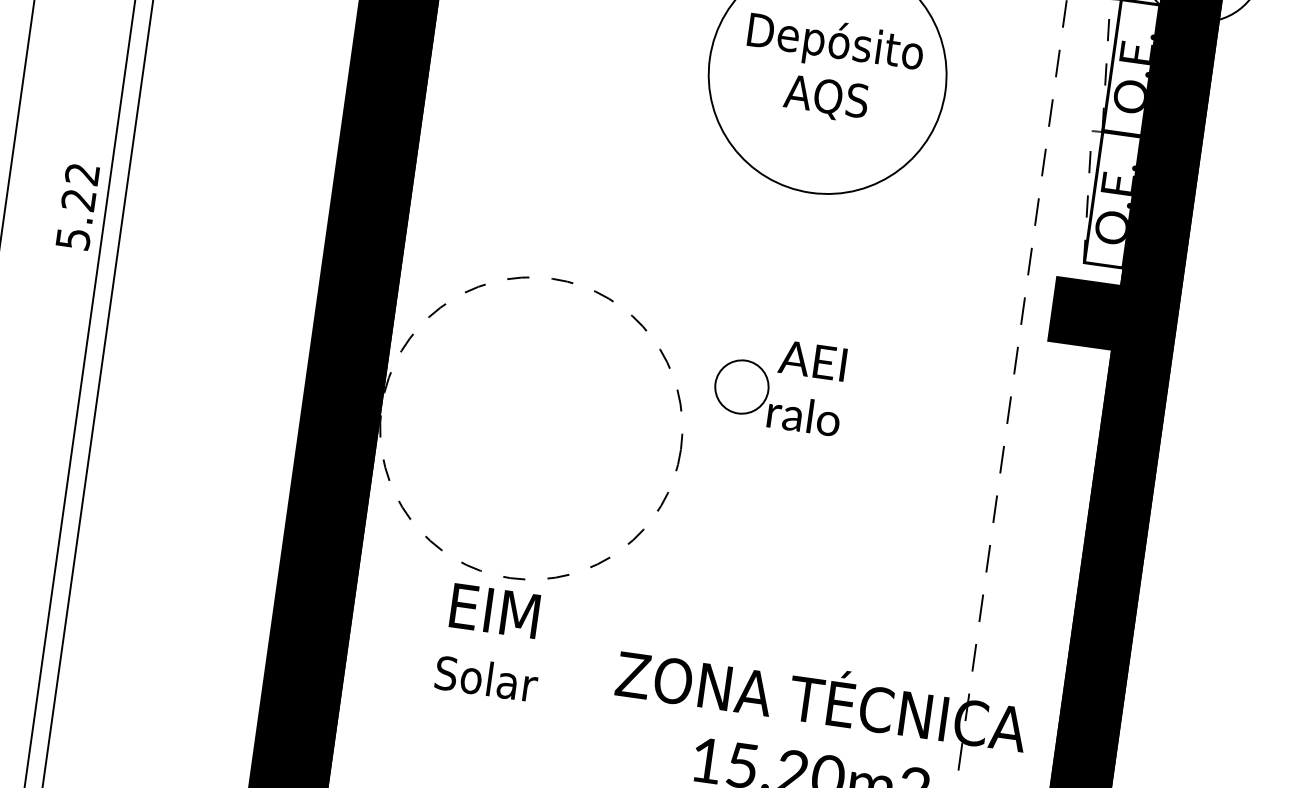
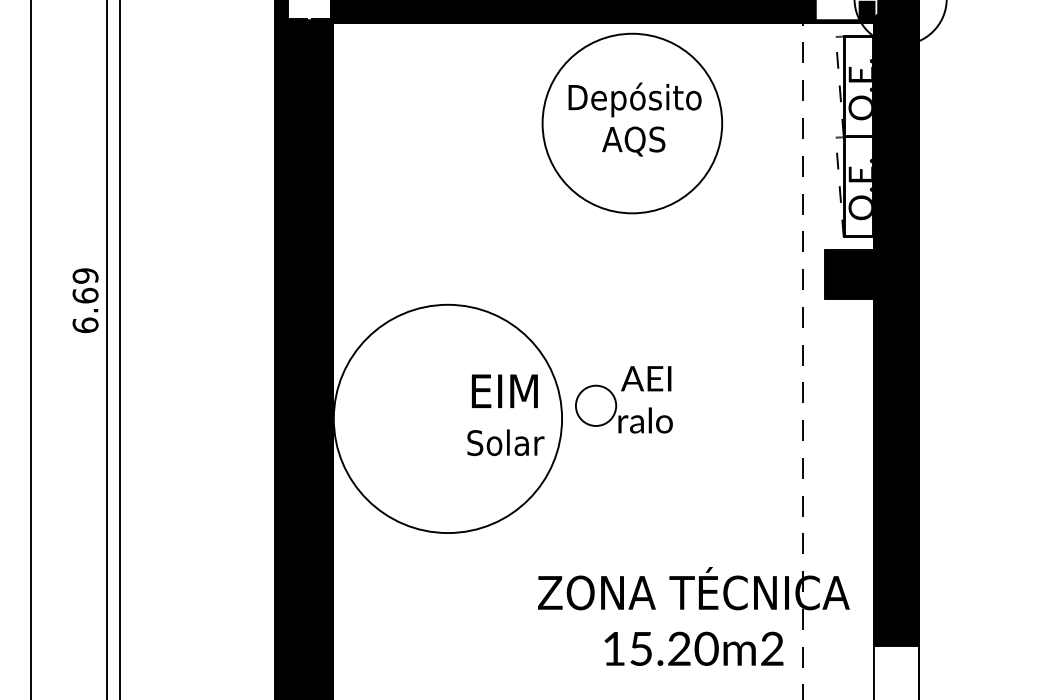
text: (77, 206) -> (85, 300), 5.22 -> 6.69
part: (769, 382) -> (616, 399), moved
circle: (530, 427) -> (447, 418), dashed -> solid
text: (491, 642) -> (505, 415), moved

